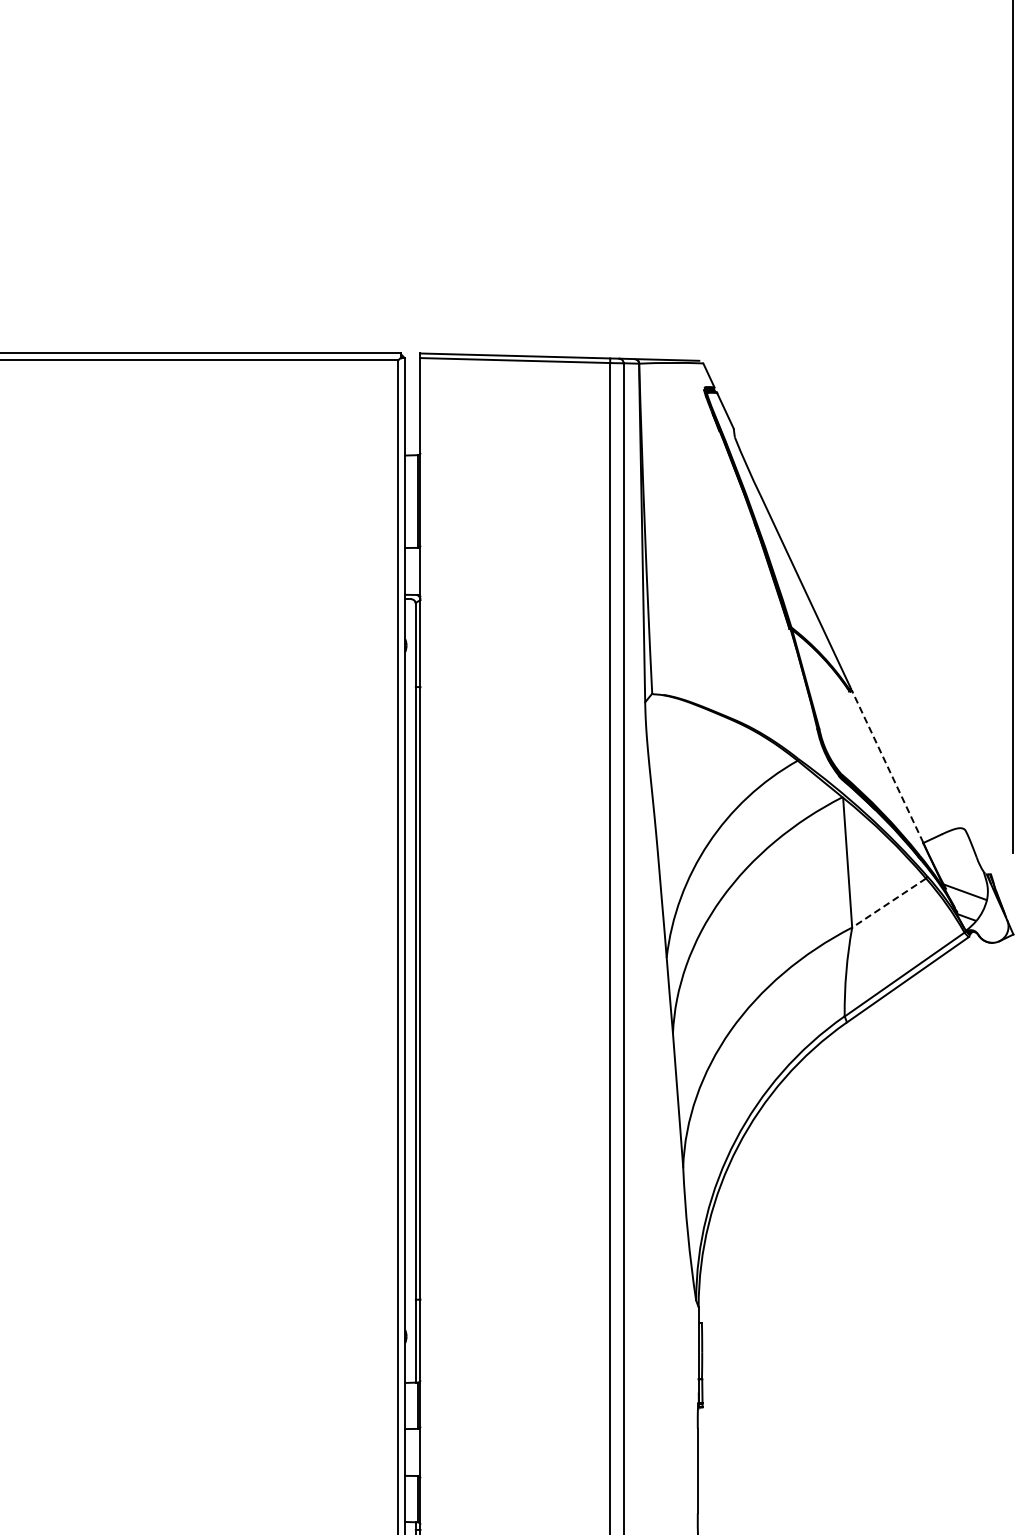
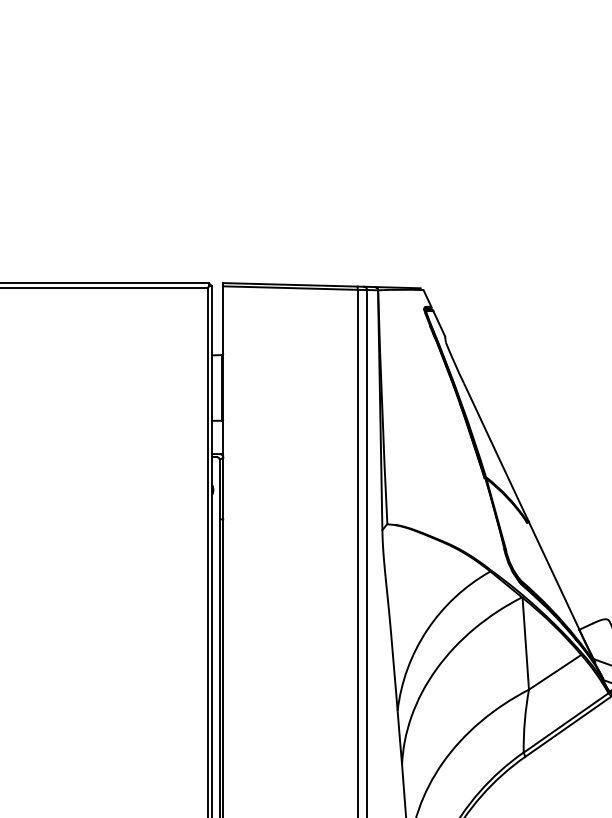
line: (887, 766) -> (553, 575), dashed -> solid
line: (888, 903) -> (554, 672), dashed -> solid

